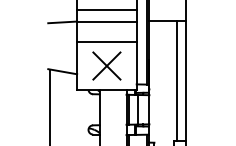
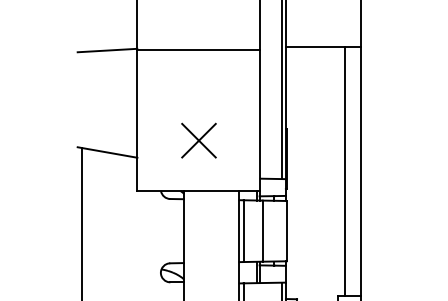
line: (106, 9) -> (198, 23), removed
line: (106, 41) -> (198, 90), removed
part: (106, 65) -> (198, 139), size x0.6

